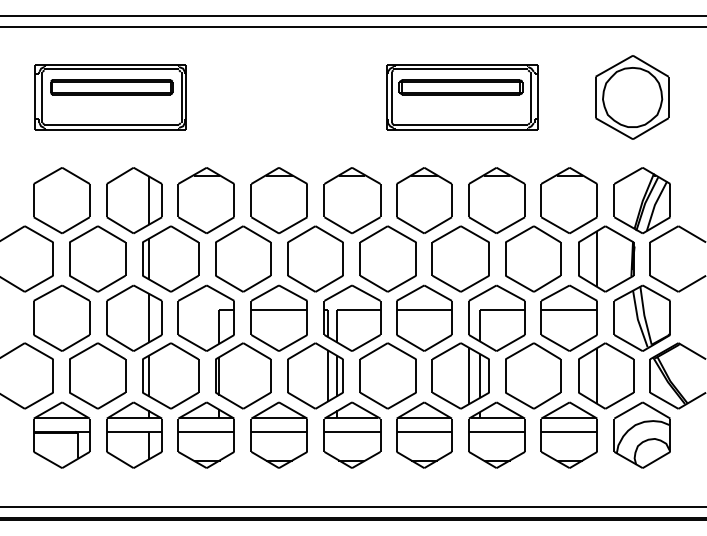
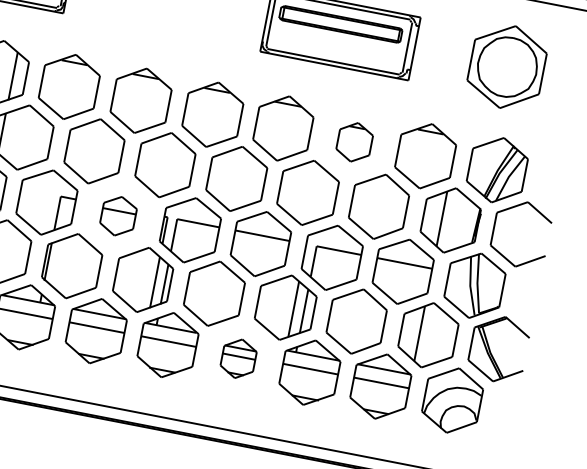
part: (496, 200) -> (354, 142), size x0.6
part: (278, 317) -> (117, 215), size x0.6
part: (424, 434) -> (238, 358), size x0.6

